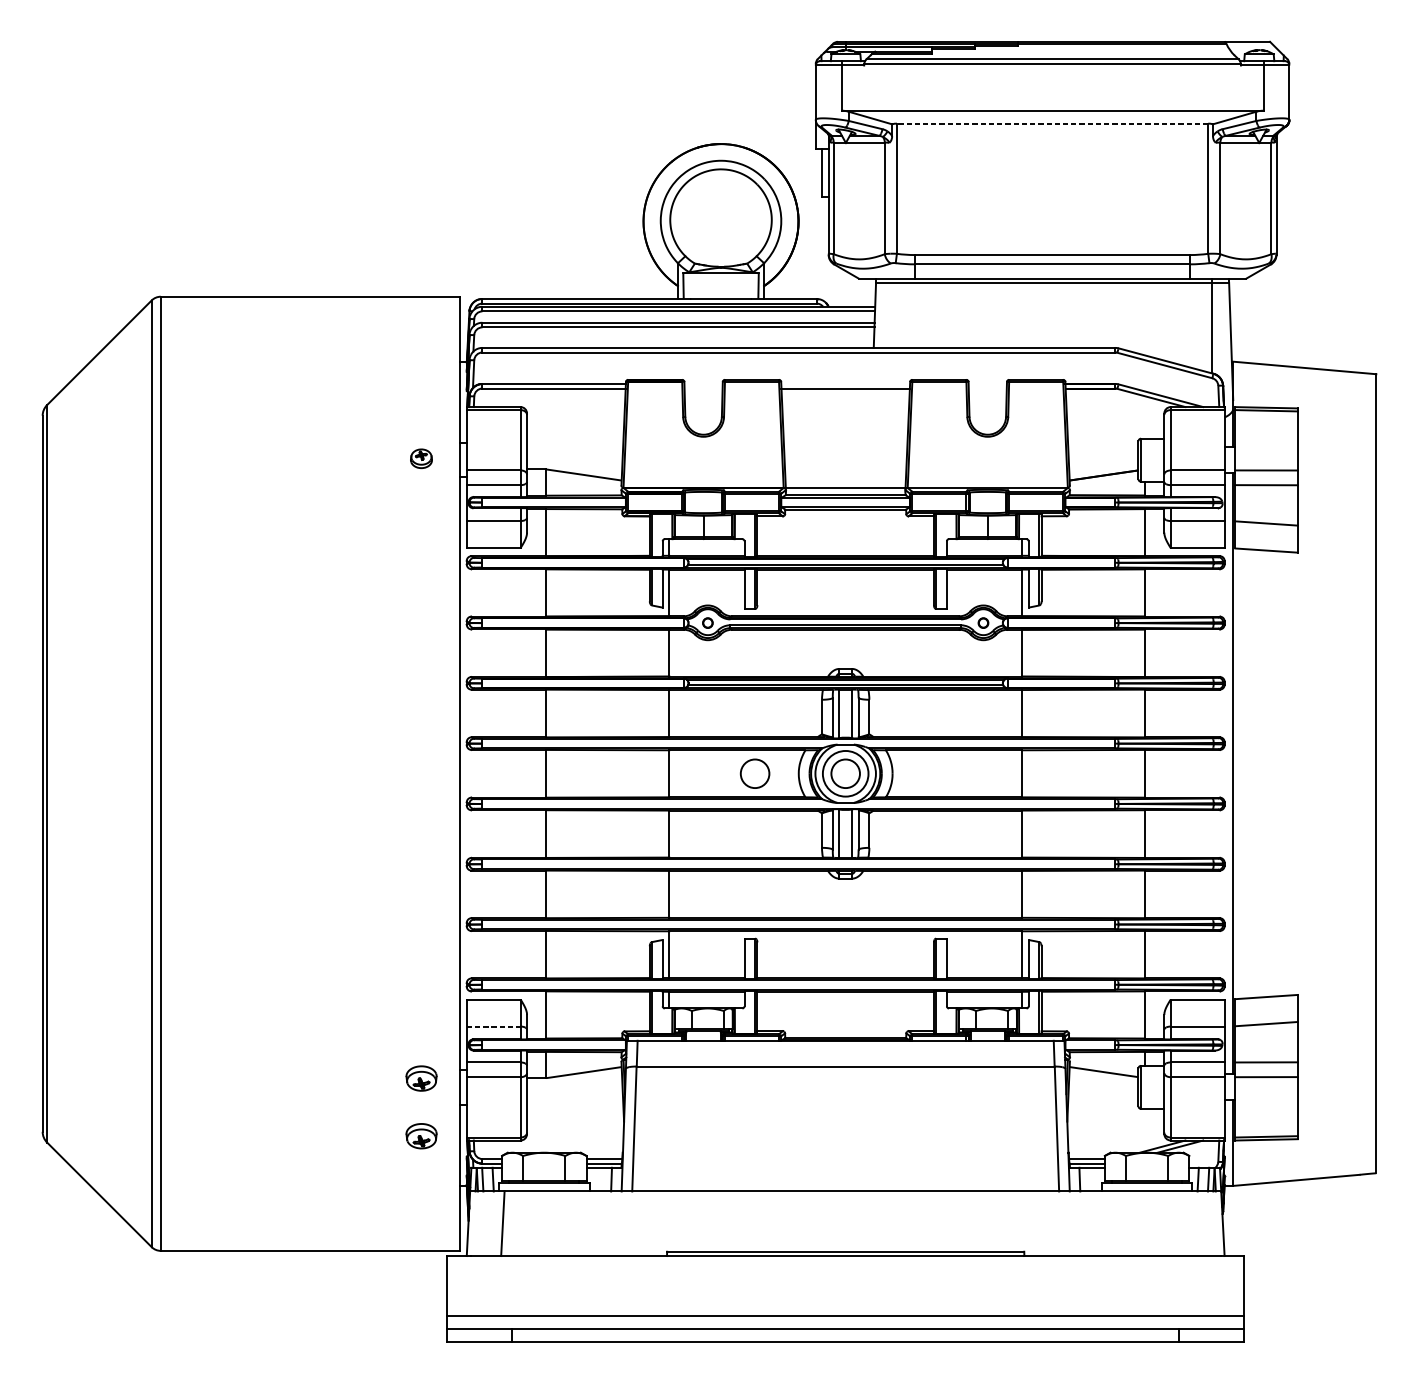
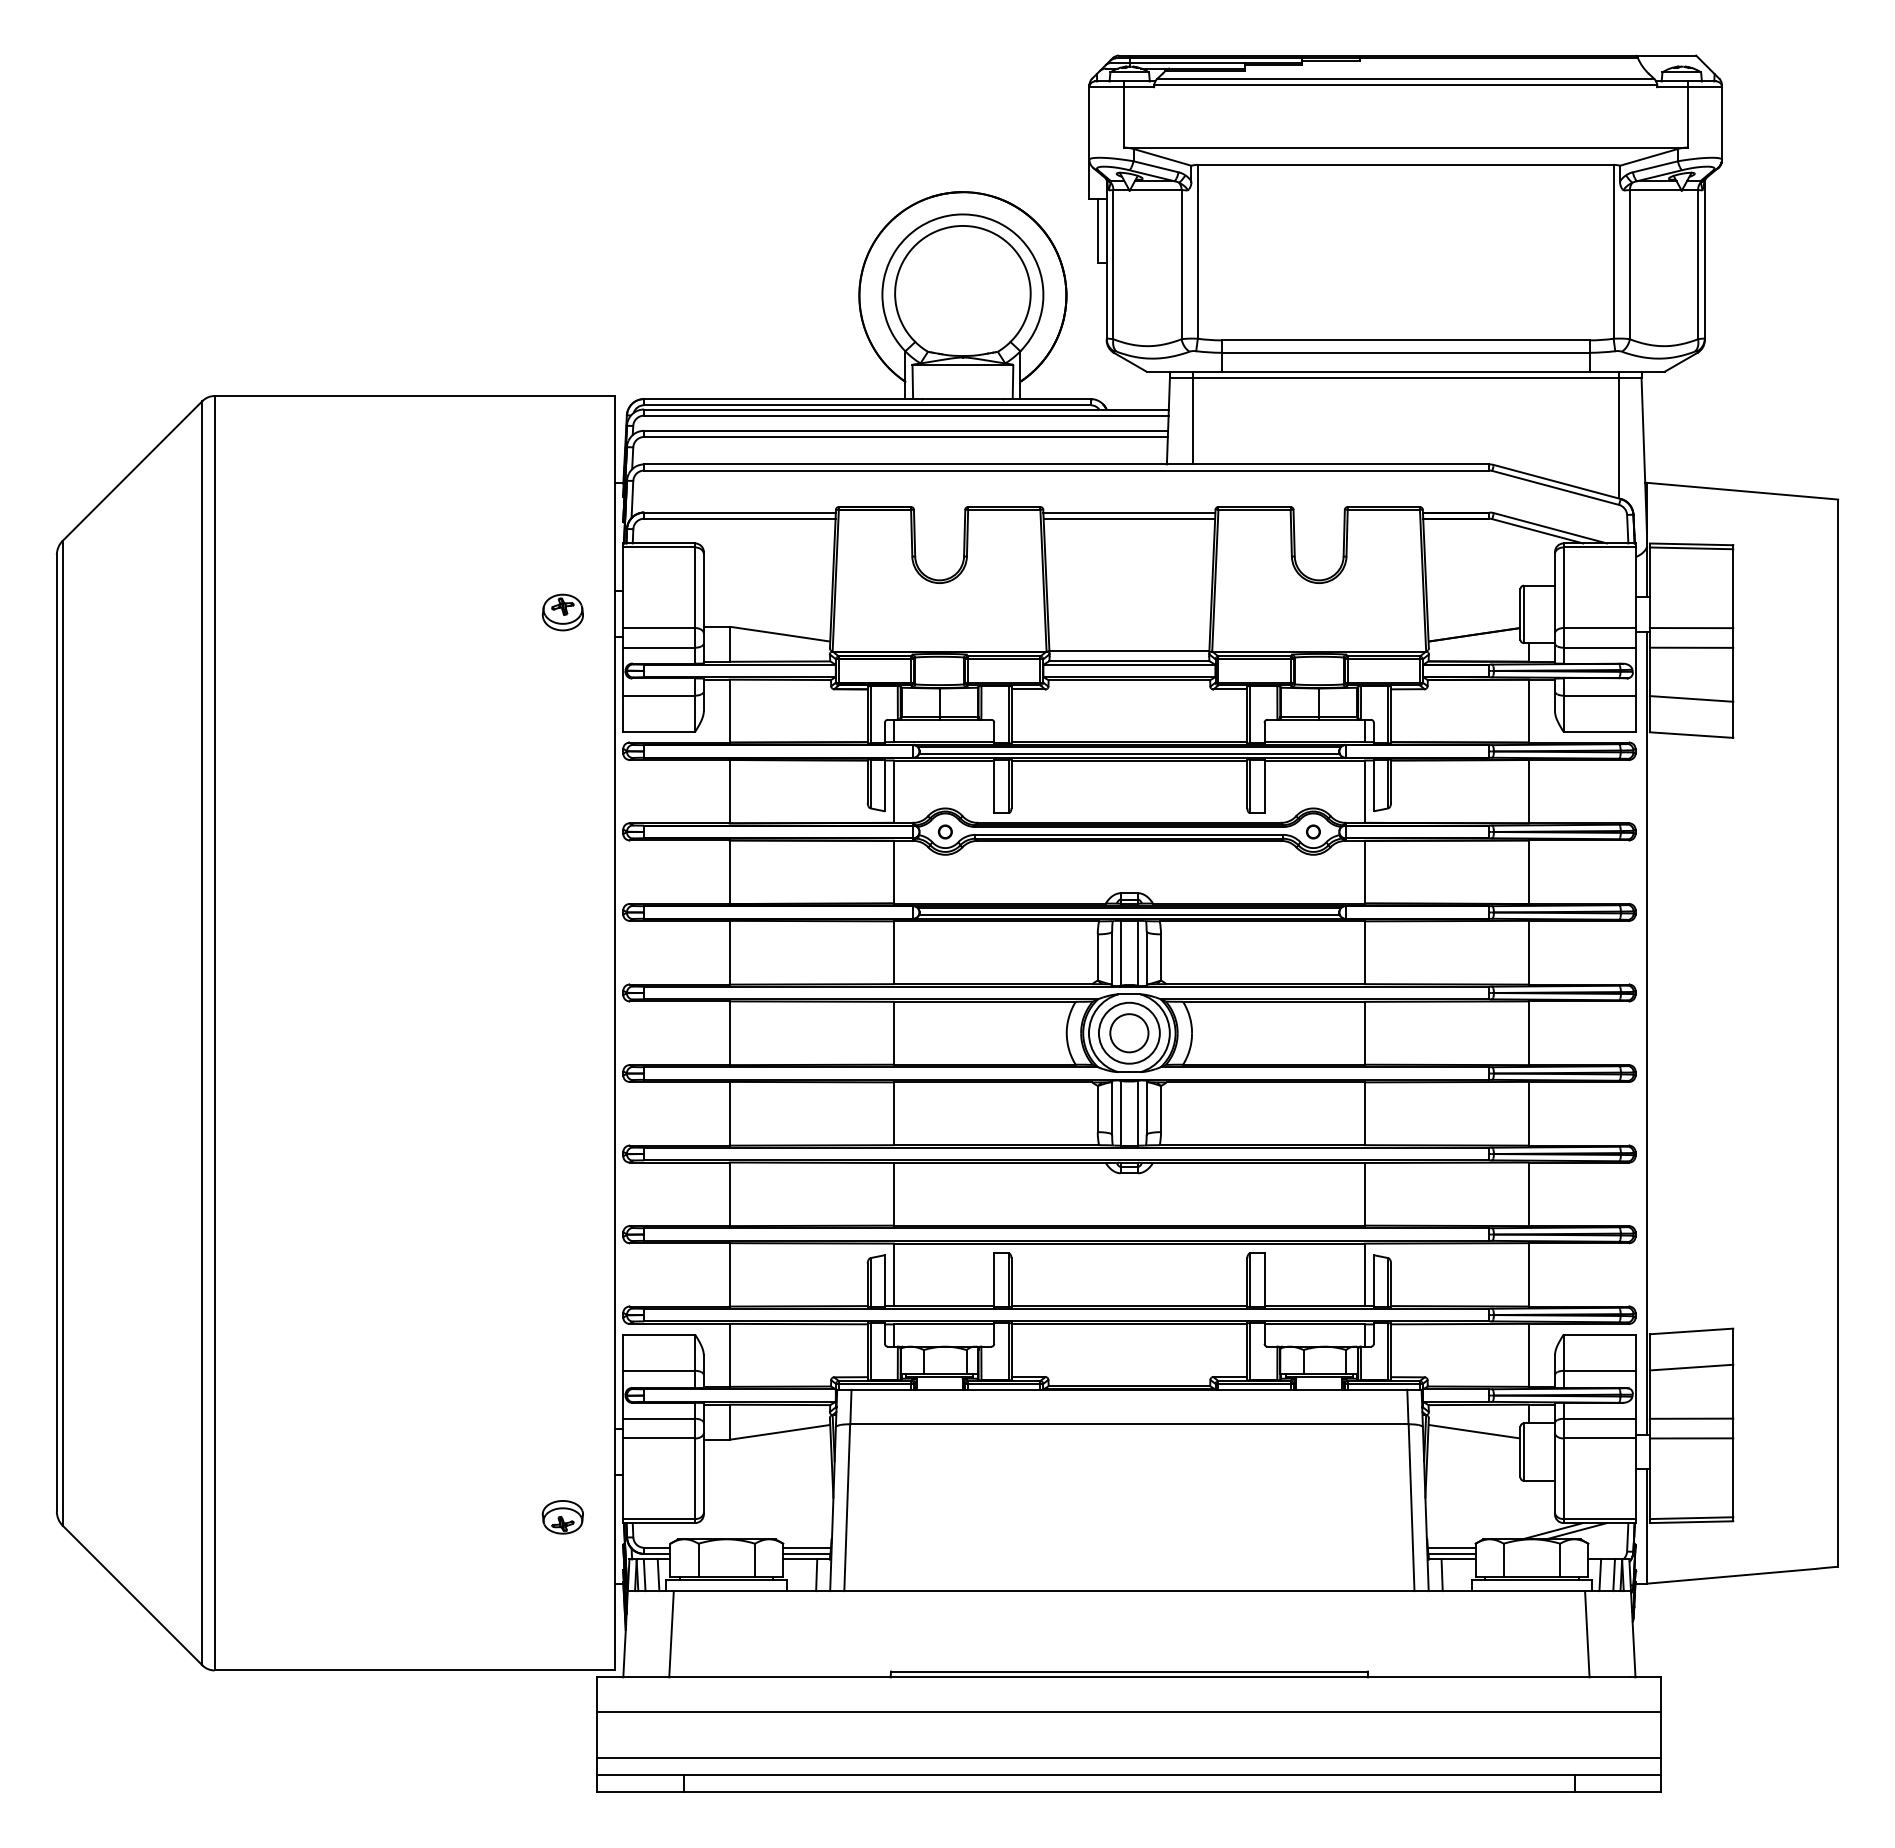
line: (1052, 123) -> (1405, 164), dashed -> solid
line: (892, 312) -> (1192, 417), added
line: (845, 383) -> (1129, 512), added
part: (421, 458) -> (562, 612), size x1.43
circle: (755, 773) -> (1008, 1033), removed
line: (493, 1026) -> (659, 1370), dashed -> solid
part: (421, 1078) -> (562, 1440), removed
line: (1188, 1223) -> (1587, 1634), added
line: (845, 1281) -> (1129, 1711), added

